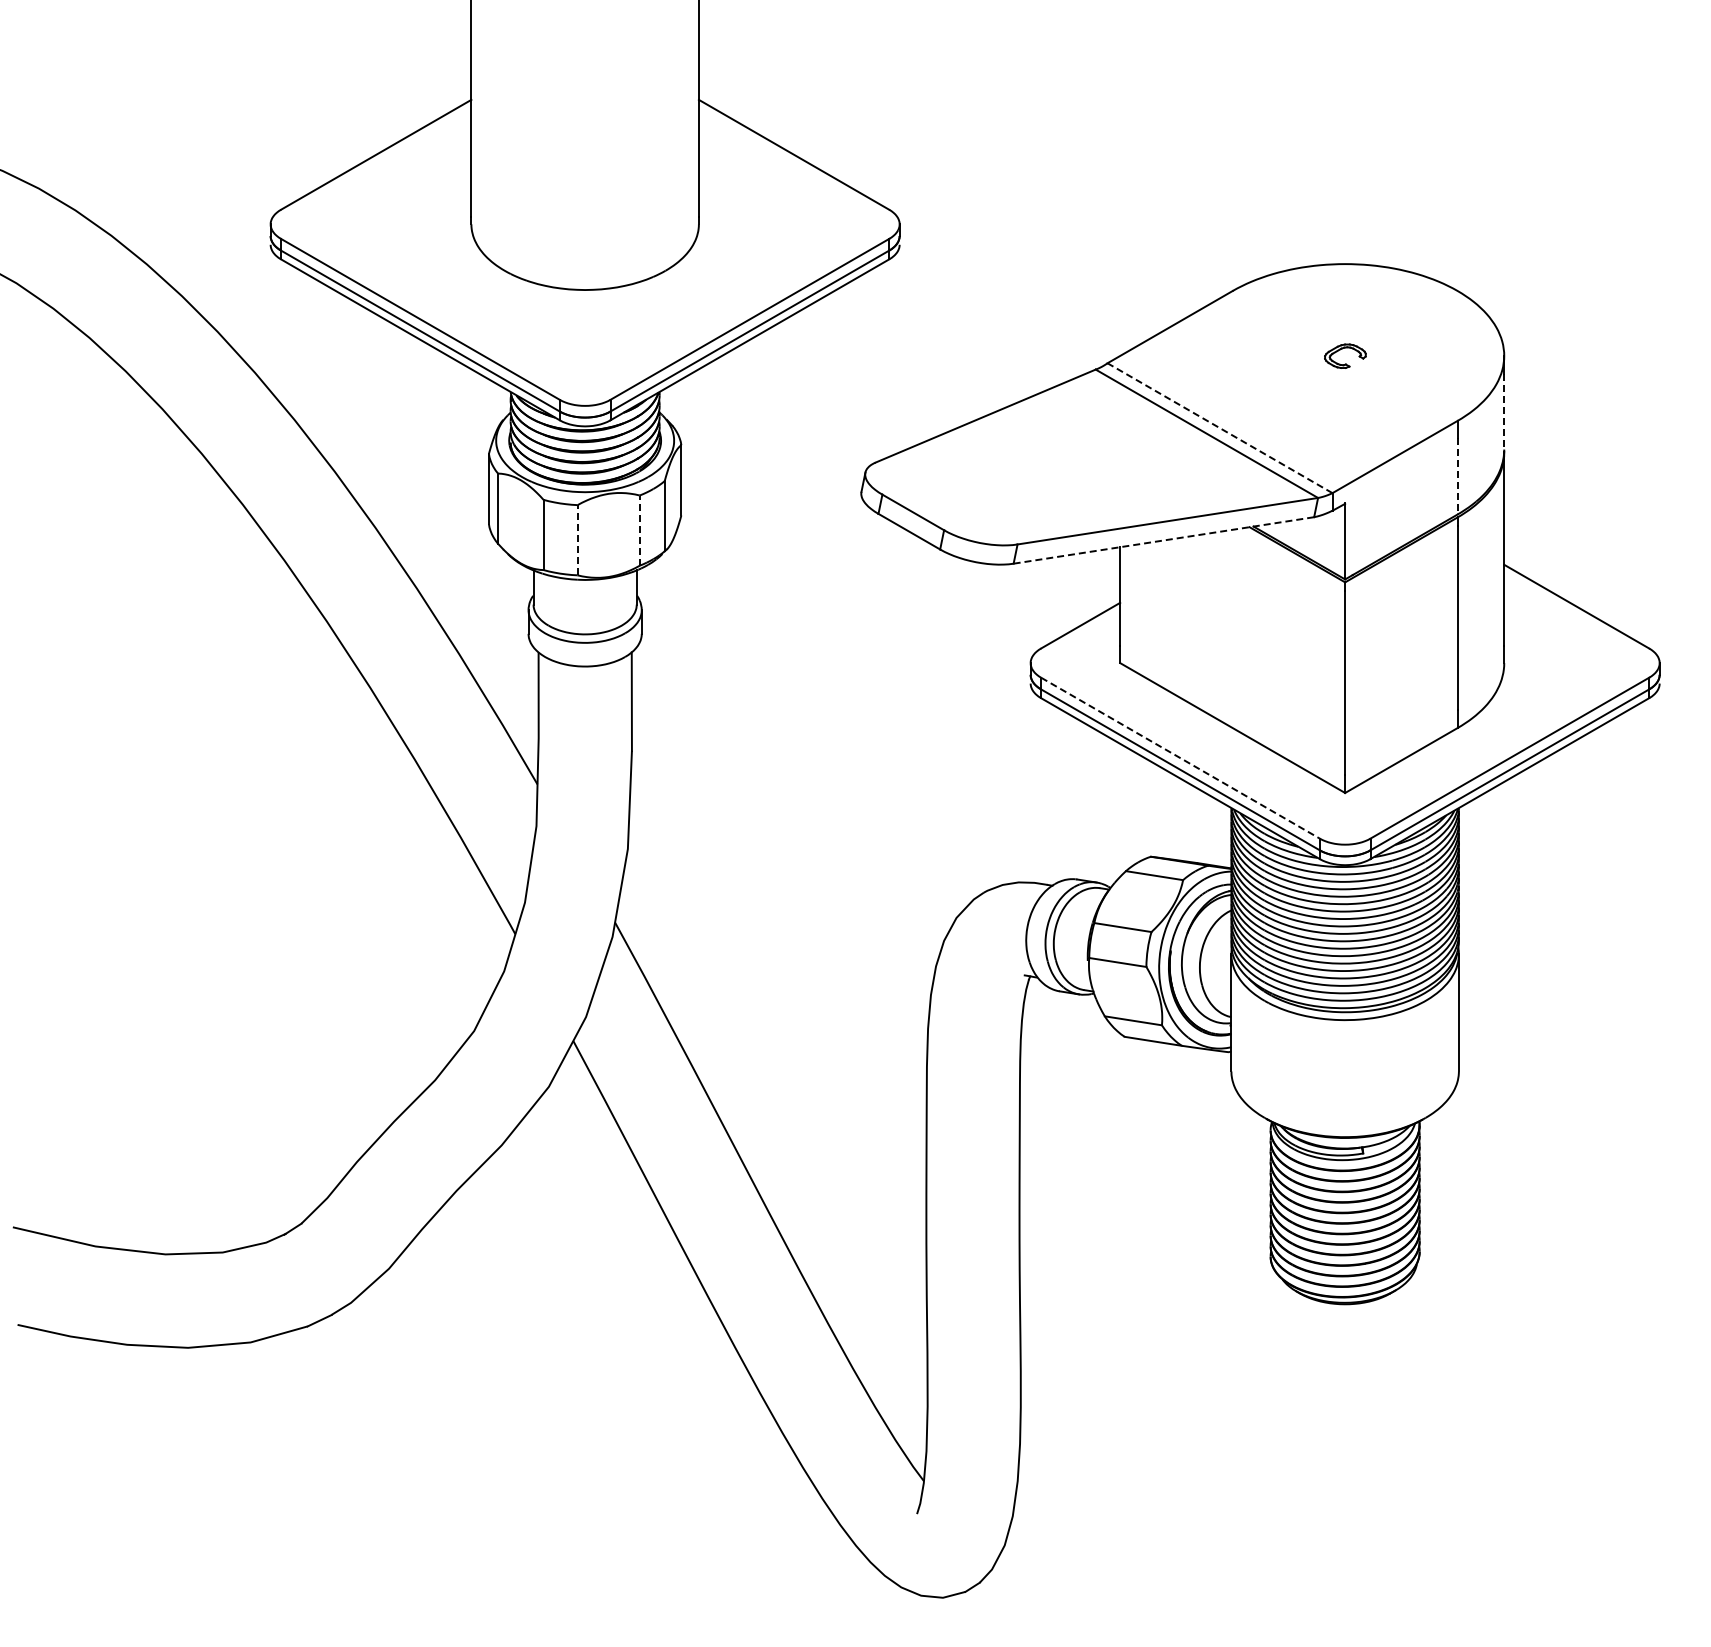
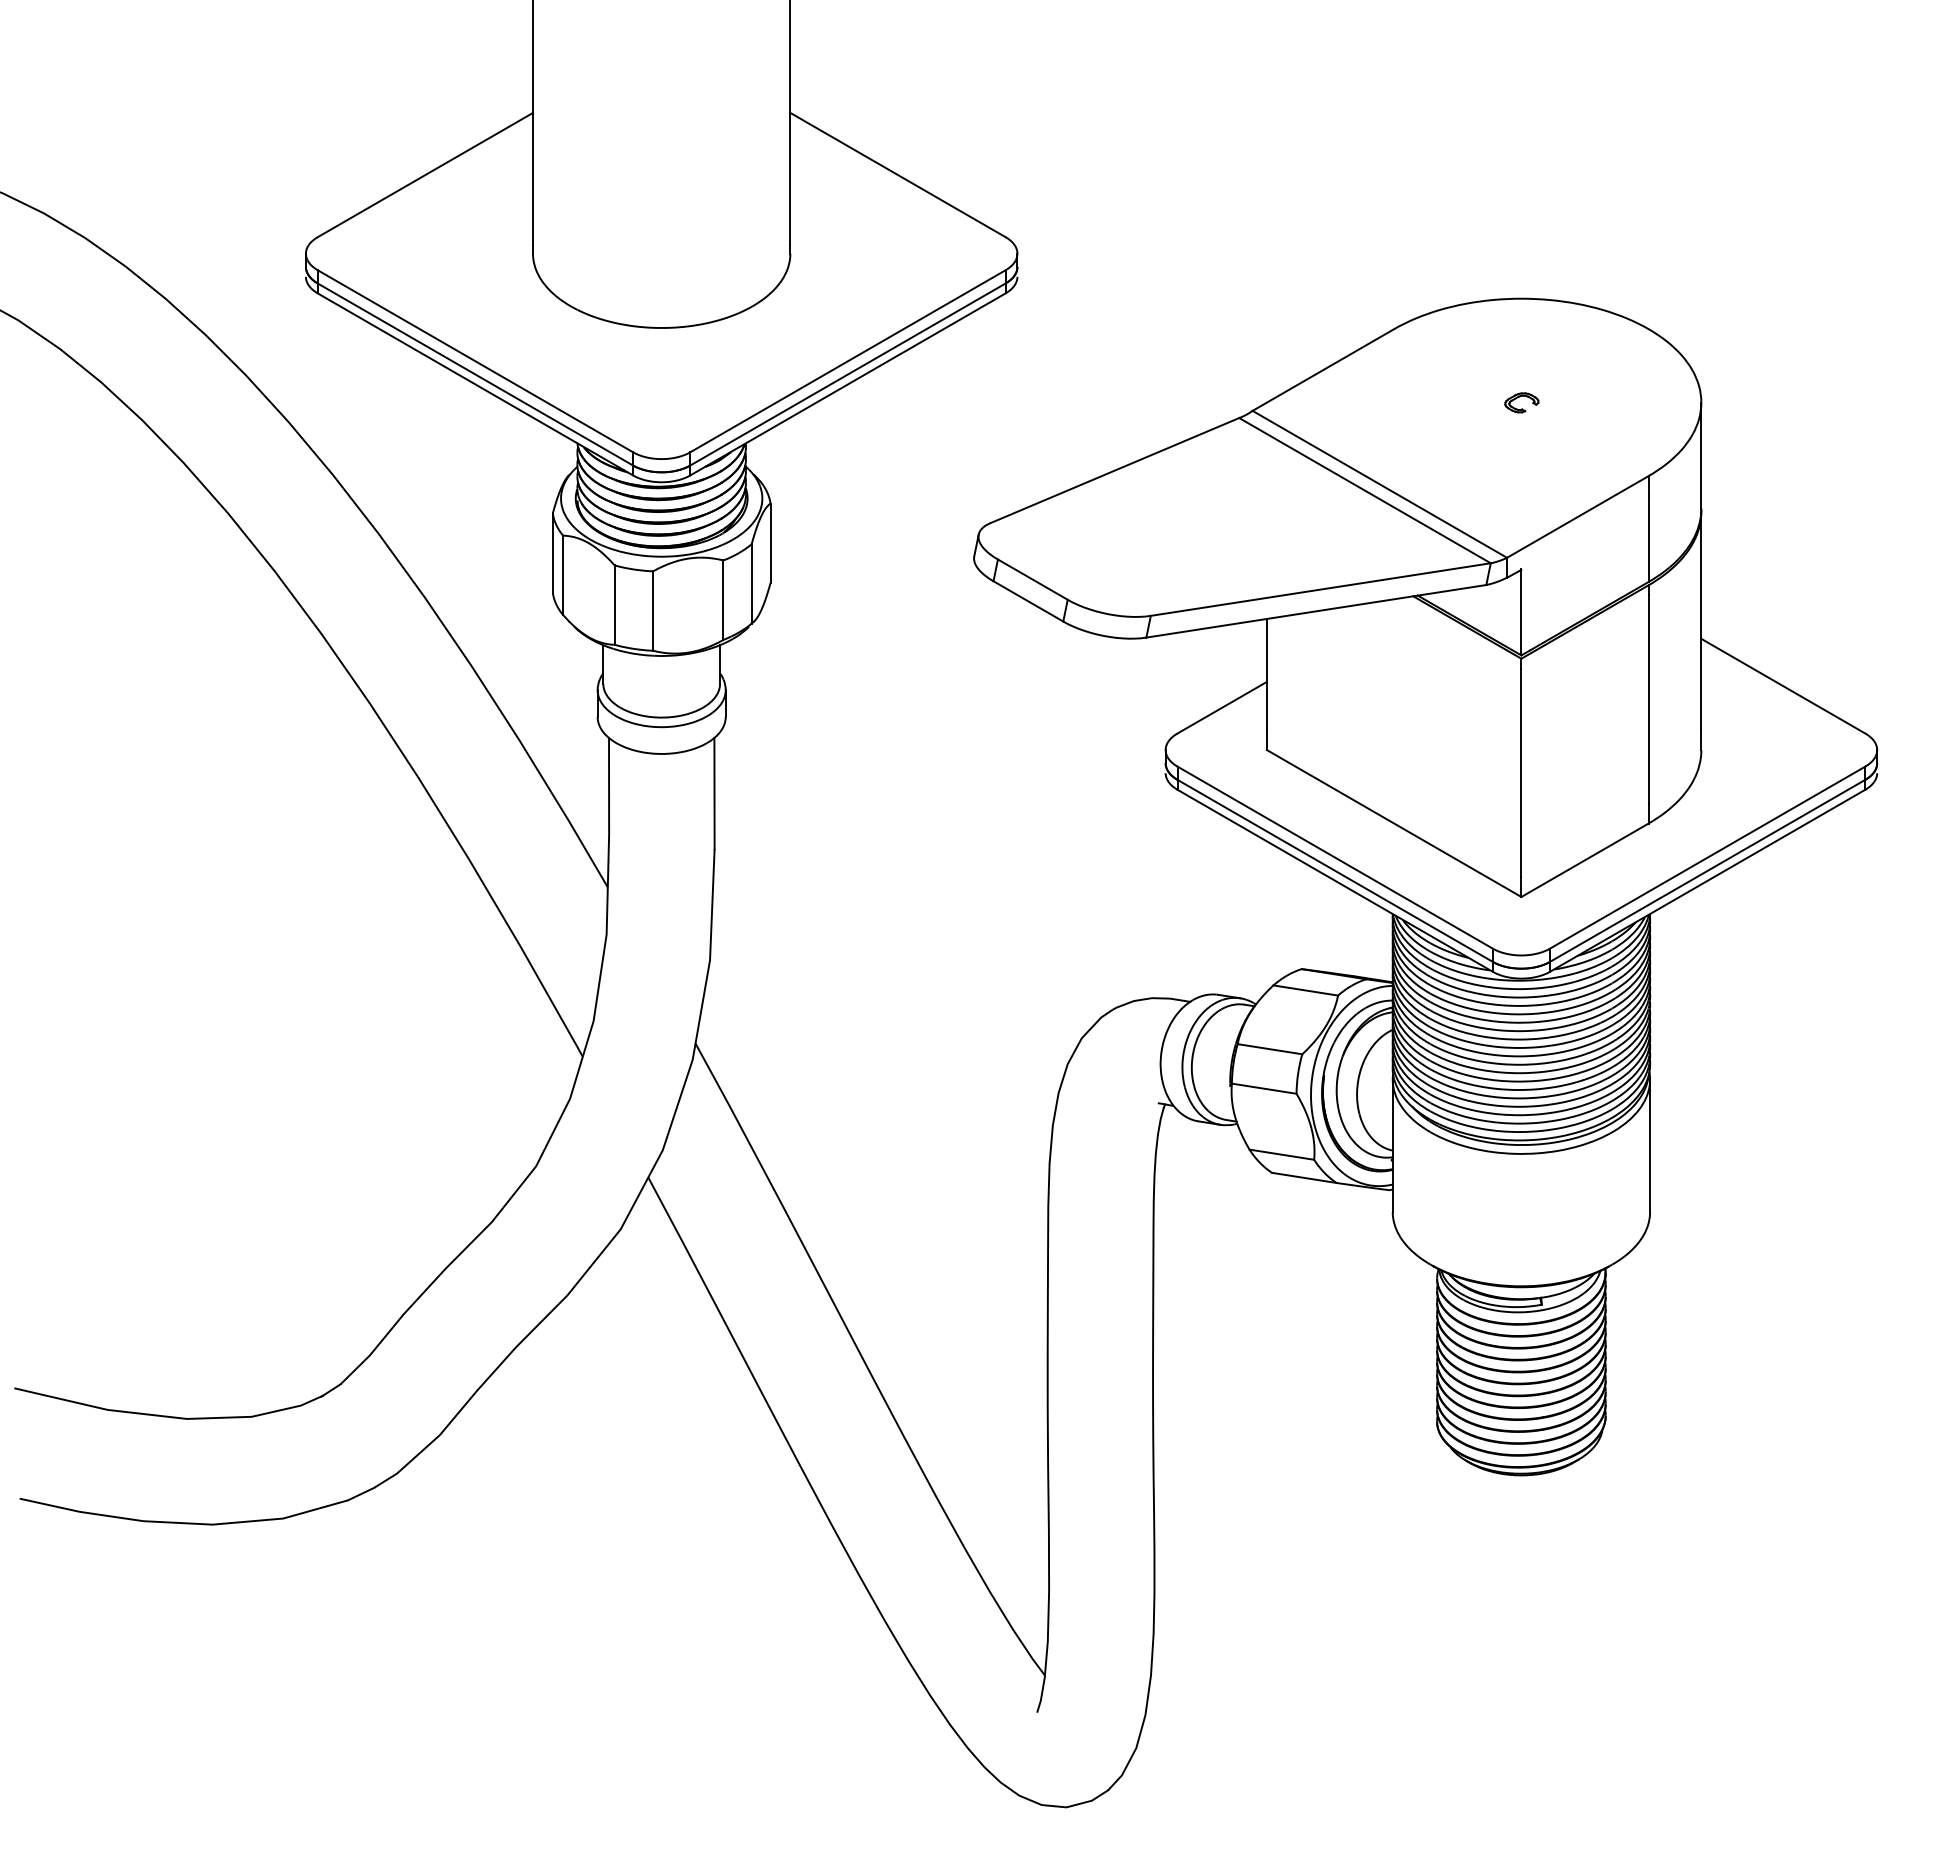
part: (1345, 355) -> (1521, 402), size x0.71
line: (1504, 412) -> (1701, 466), dashed -> solid
line: (1220, 428) -> (1380, 484), dashed -> solid
line: (1457, 476) -> (1648, 538), dashed -> solid
line: (639, 530) -> (723, 600), dashed -> solid
line: (577, 539) -> (653, 610), dashed -> solid
line: (1164, 540) -> (1317, 611), dashed -> solid
line: (1180, 758) -> (1335, 857), dashed -> solid

